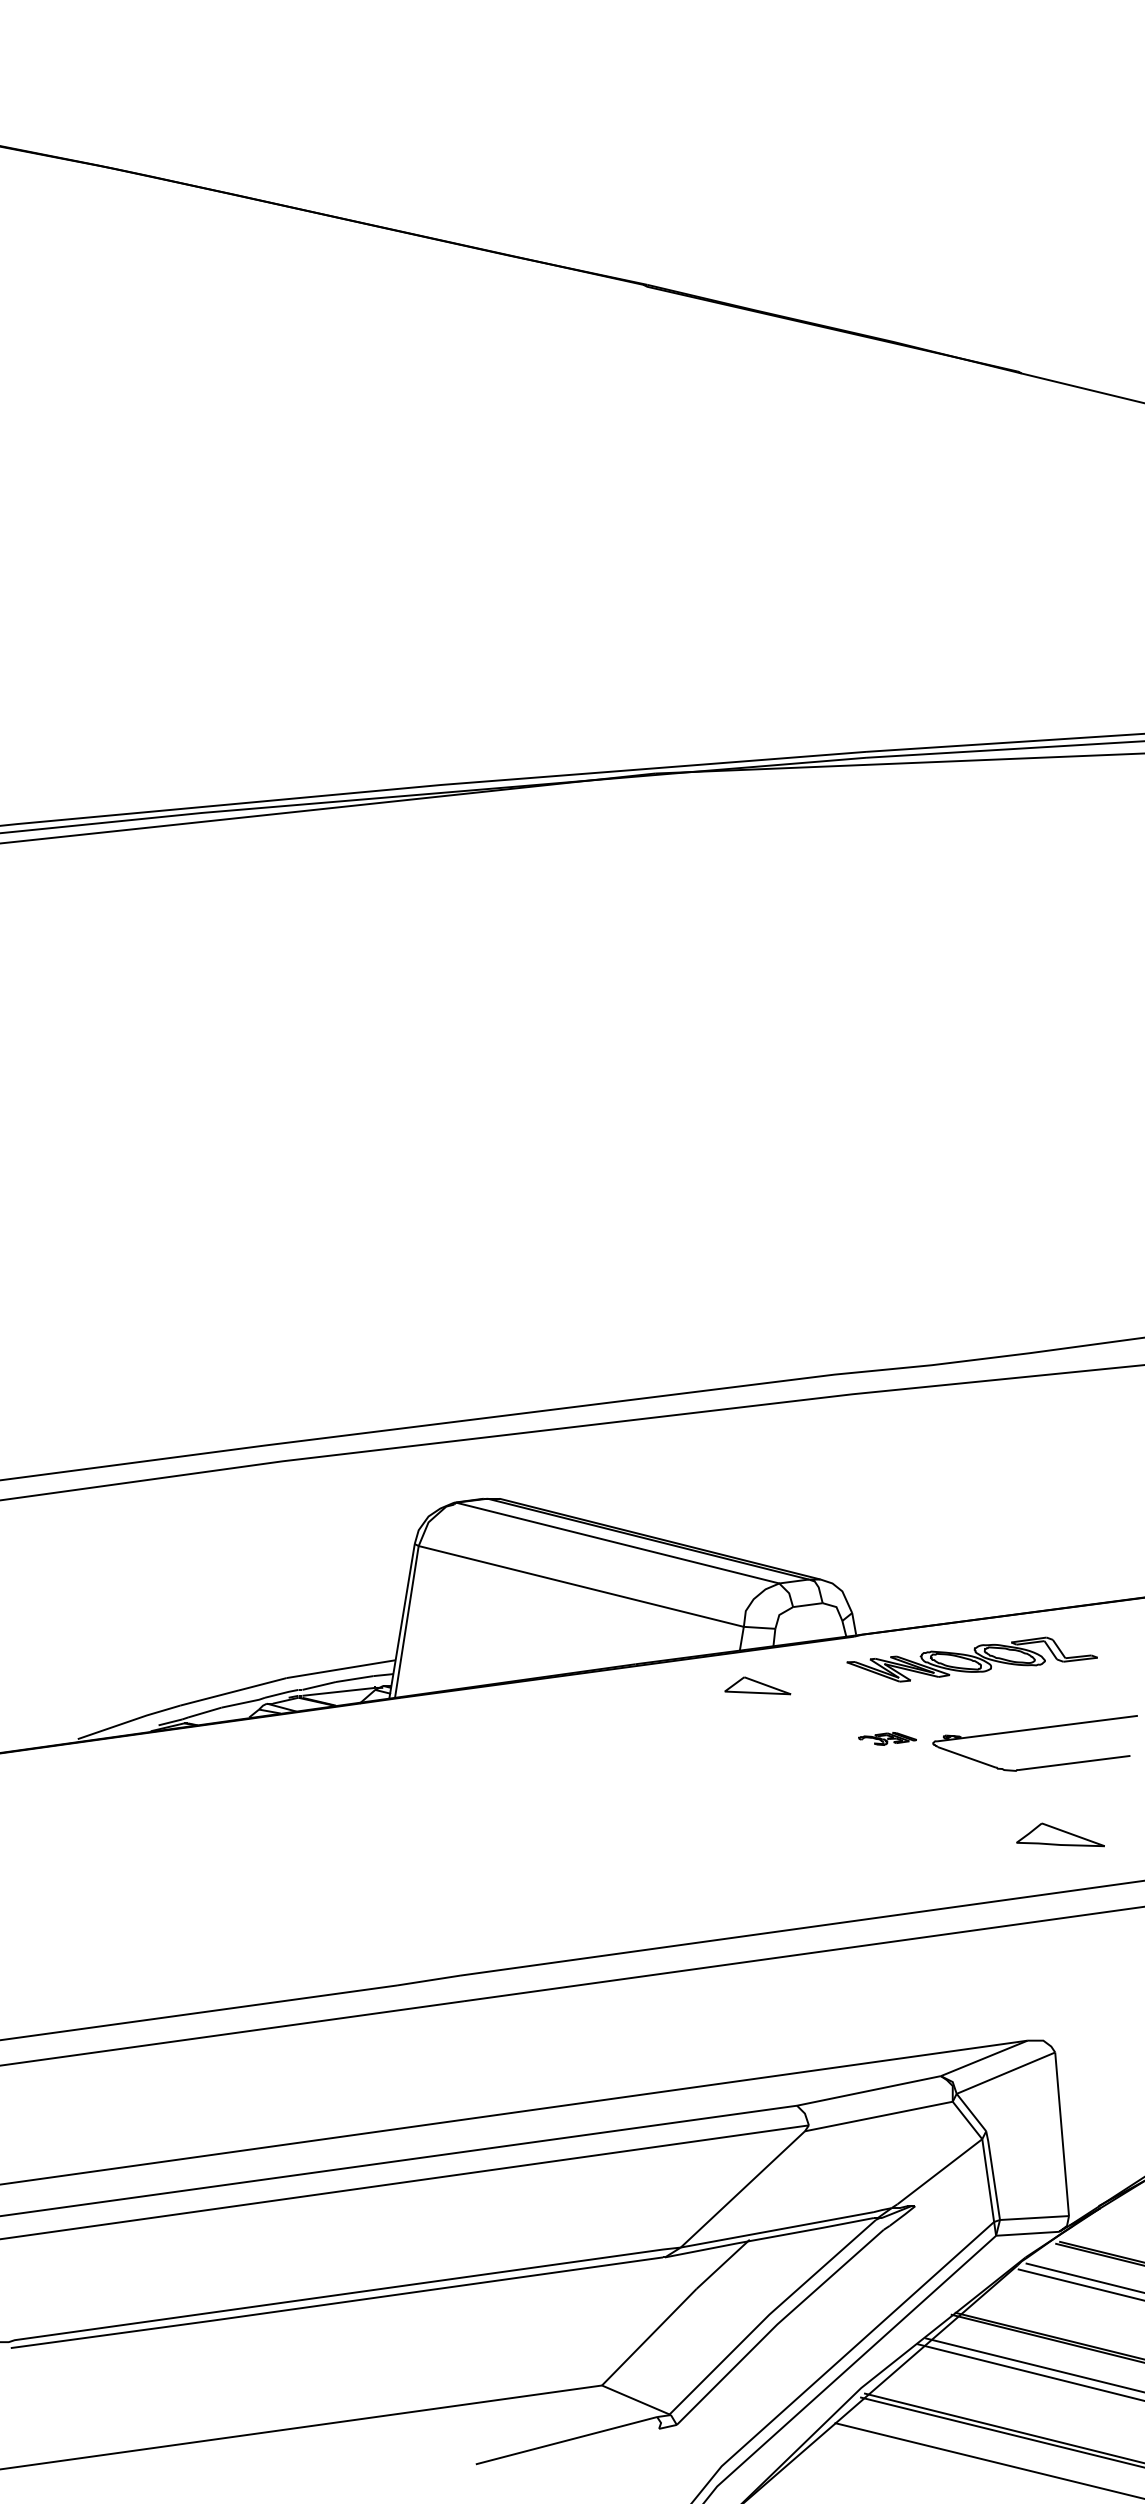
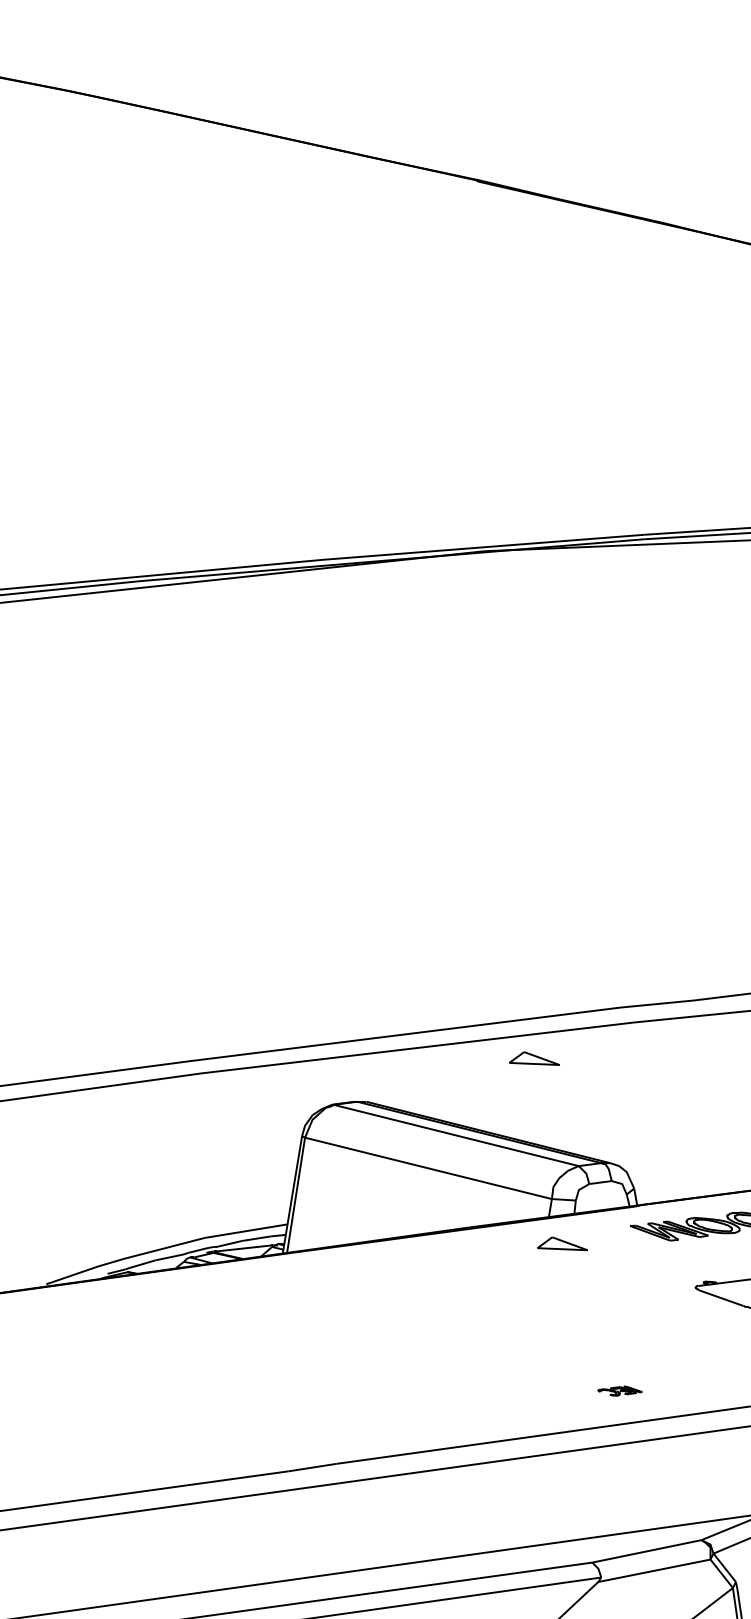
part: (720, 1441) -> (534, 1058), added
part: (887, 1738) -> (619, 1390), moved

